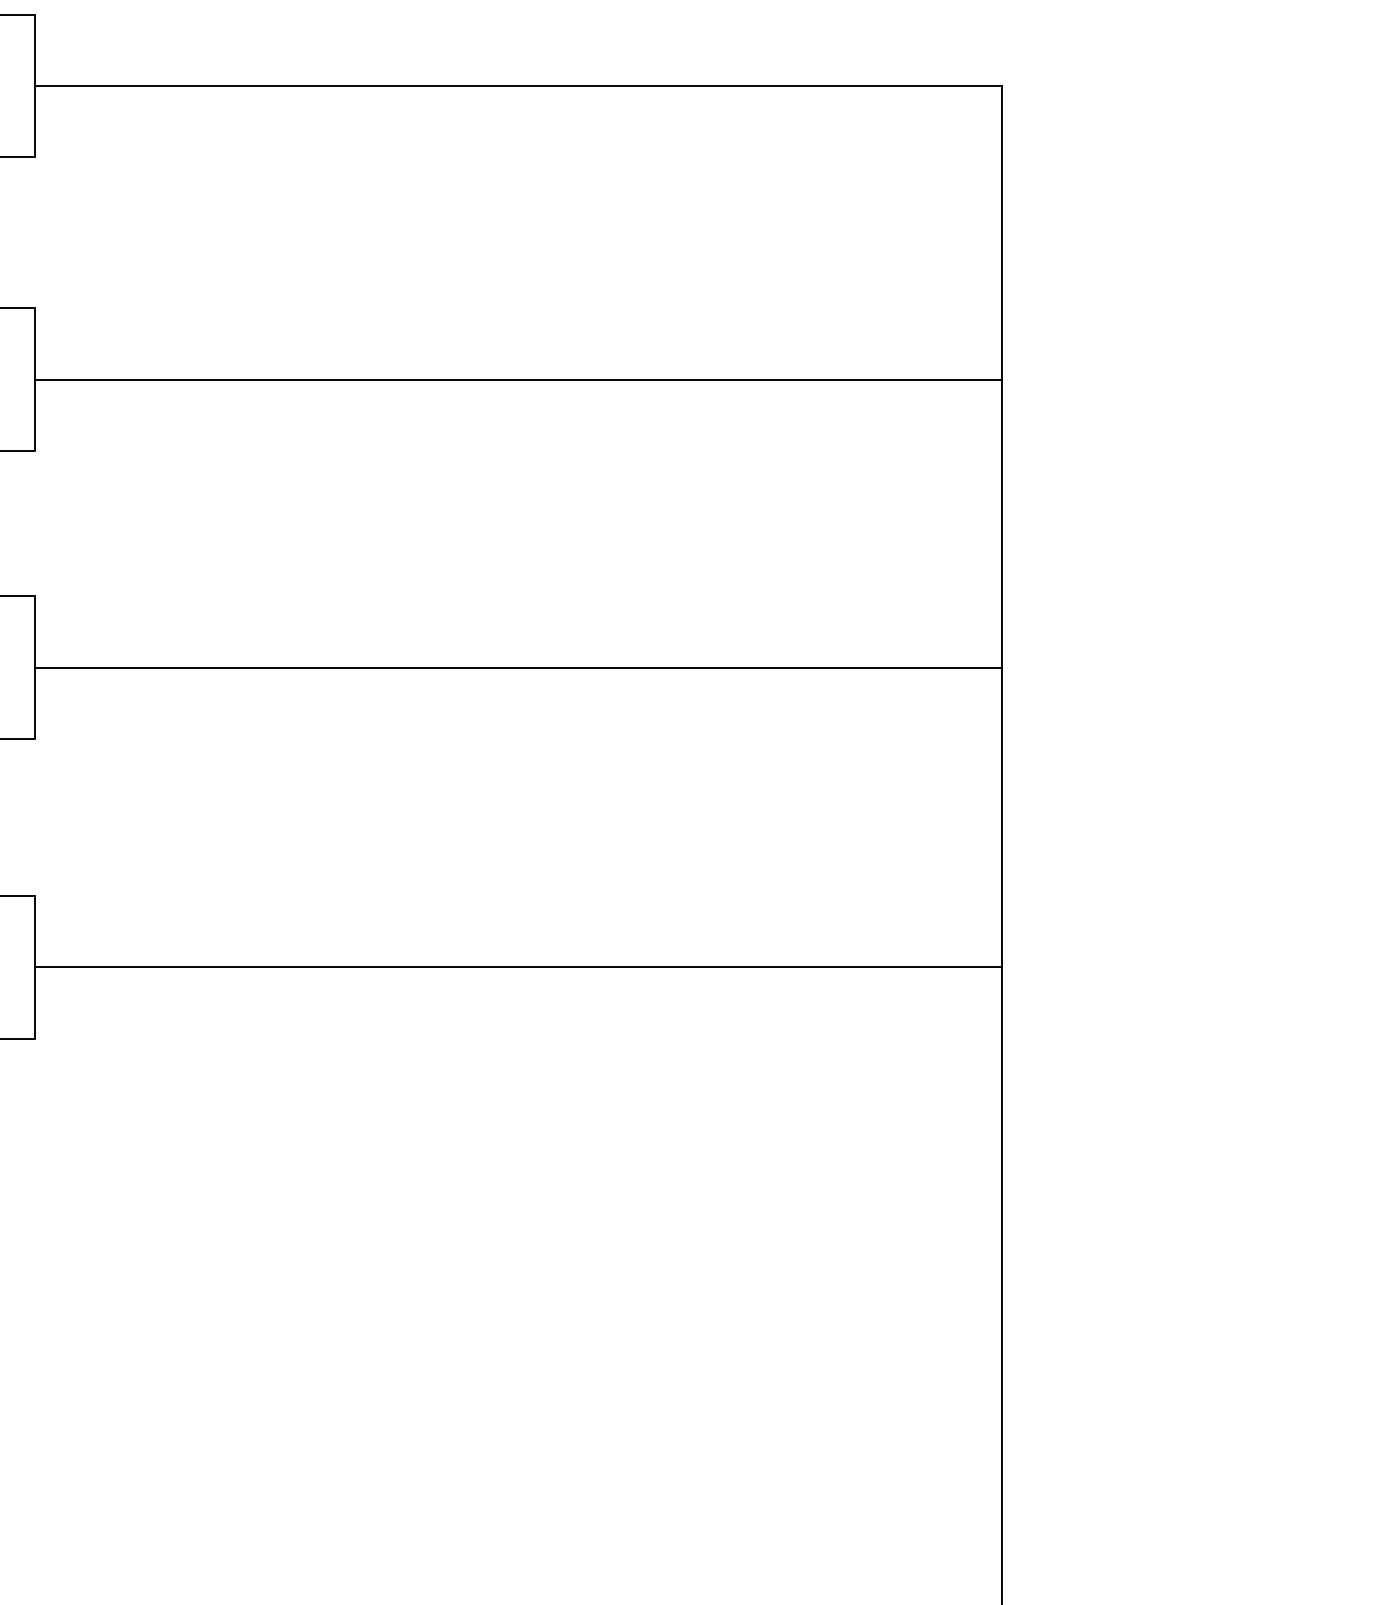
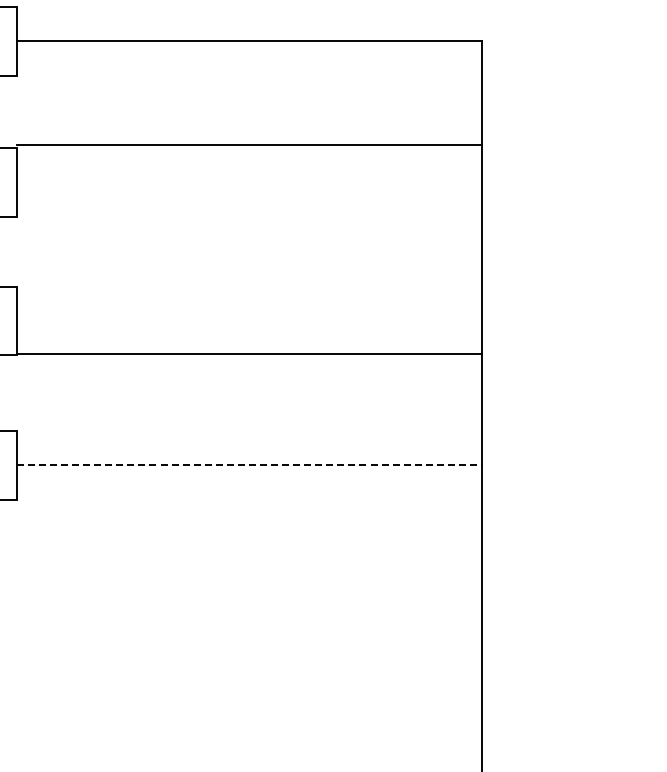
line: (516, 379) -> (248, 144), moved
line: (516, 668) -> (248, 354), moved
line: (518, 967) -> (249, 465), solid -> dashed

